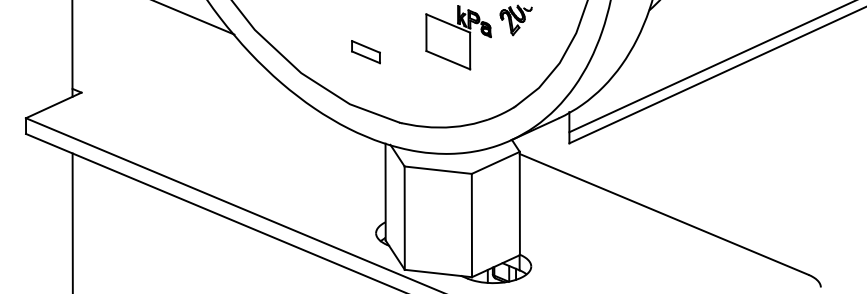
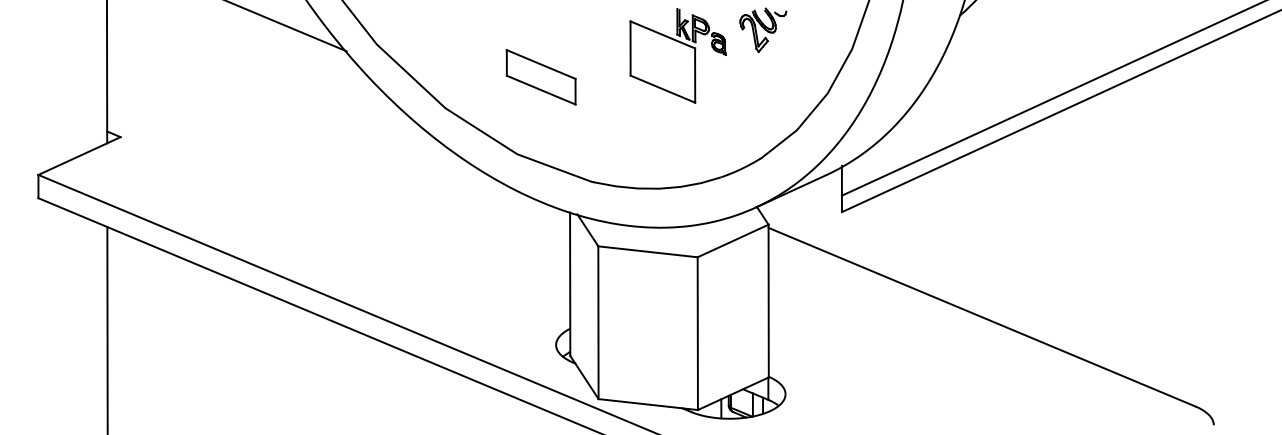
part: (365, 51) -> (540, 76), size x1.67

